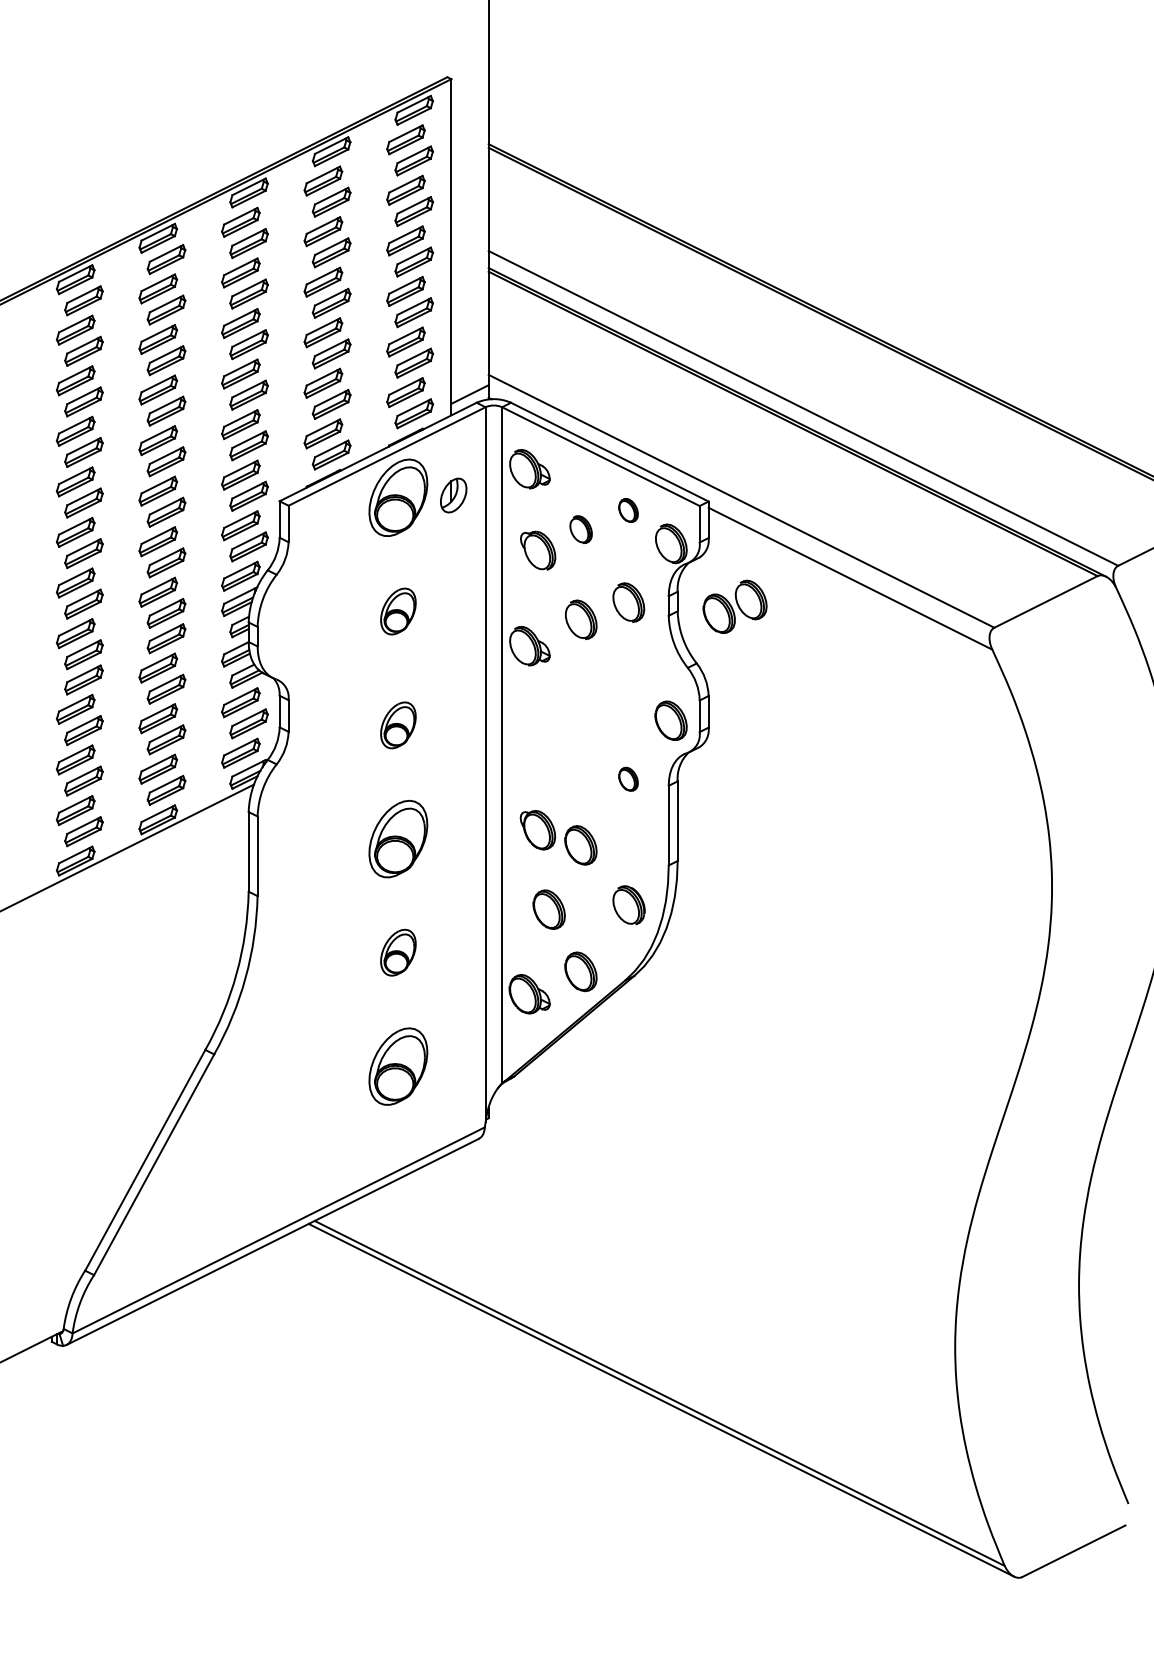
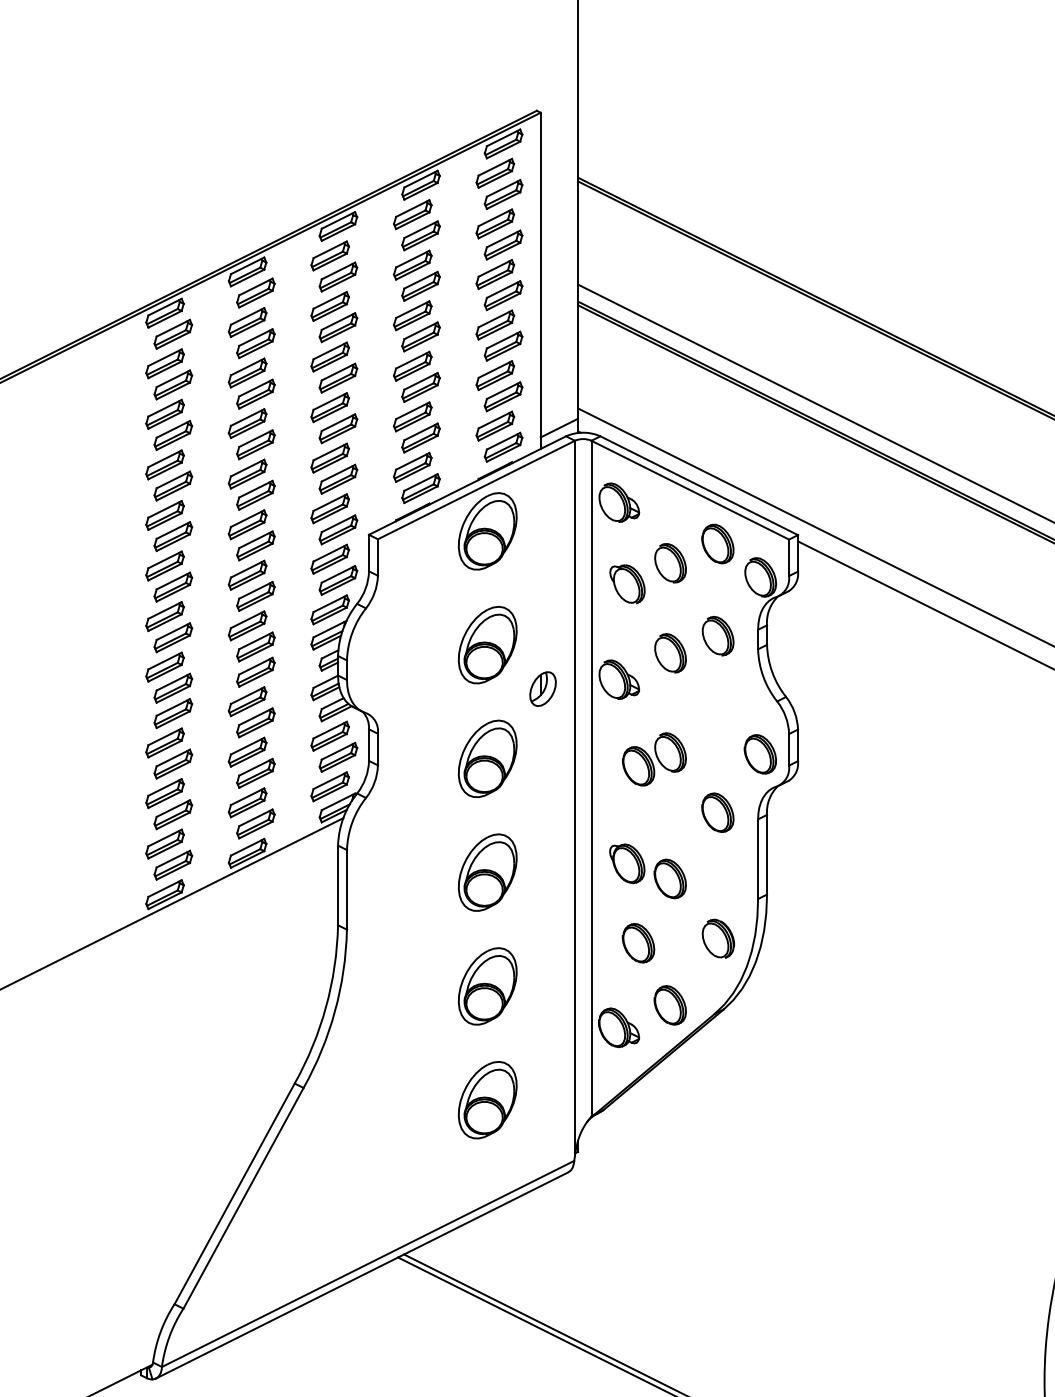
part: (453, 495) -> (542, 689), moved
part: (628, 510) -> (717, 544), size x1.67
part: (580, 529) -> (669, 563), size x1.43
part: (734, 606) -> (653, 759), moved
part: (398, 611) -> (487, 645), size x1.67
part: (398, 725) -> (487, 759), size x1.67
part: (628, 779) -> (717, 813), size x1.67
part: (398, 952) -> (487, 986), size x1.67

